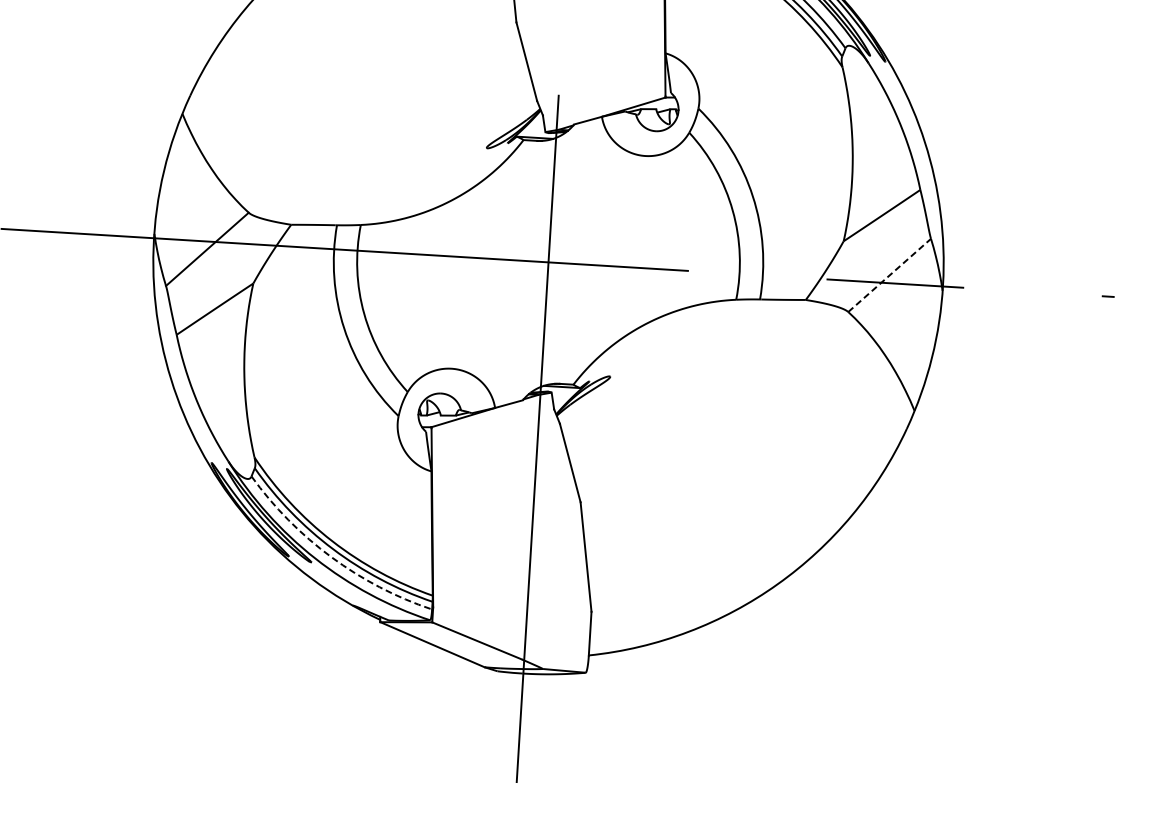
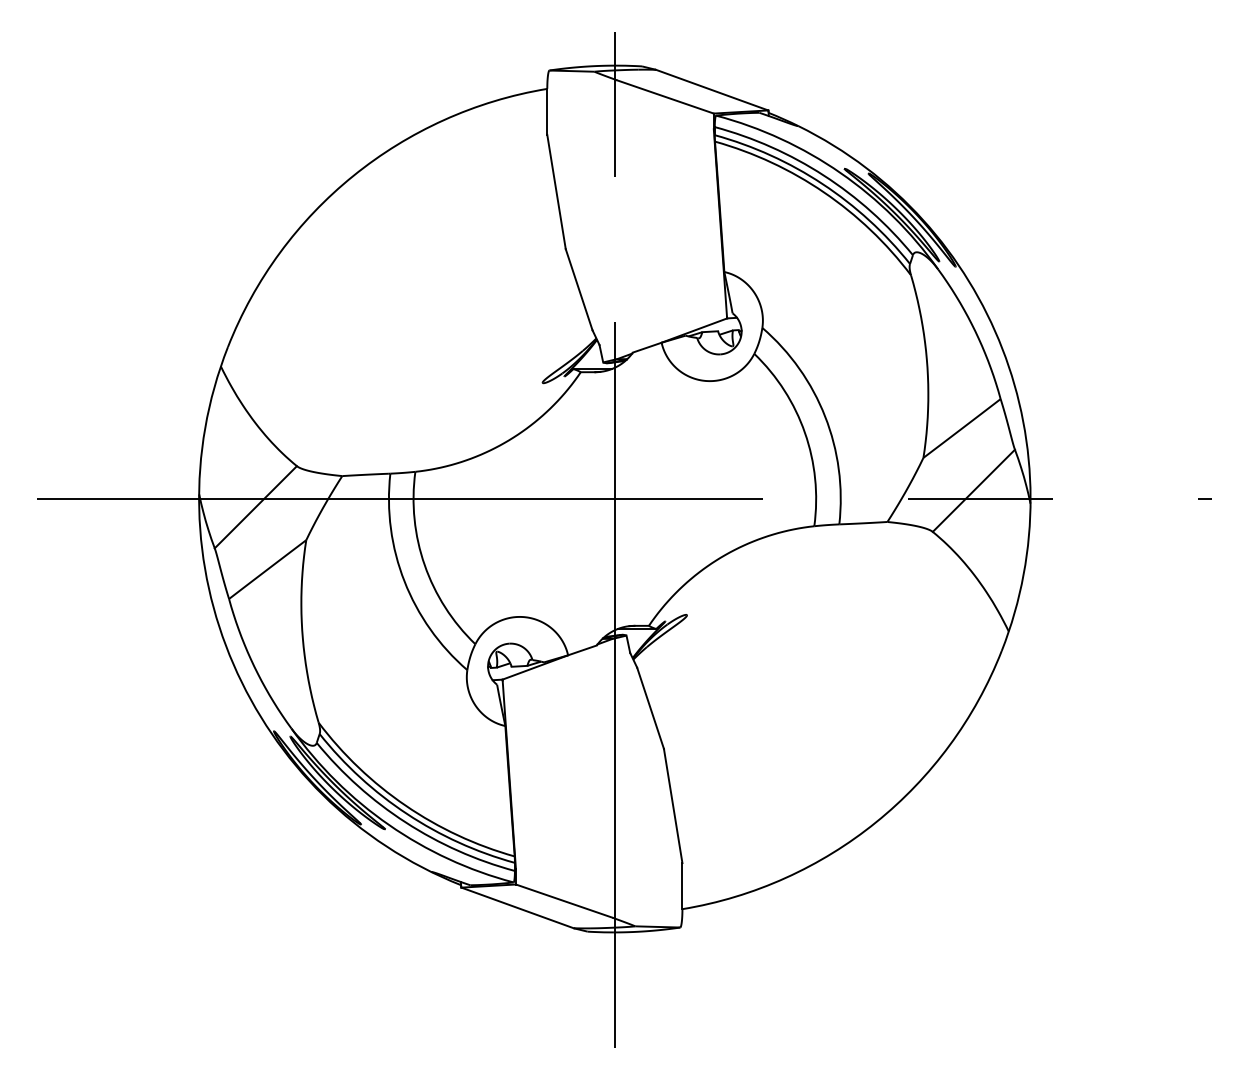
line: (890, 275) -> (974, 490), dashed -> solid
arc: (331, 557) -> (405, 822), dashed -> solid

